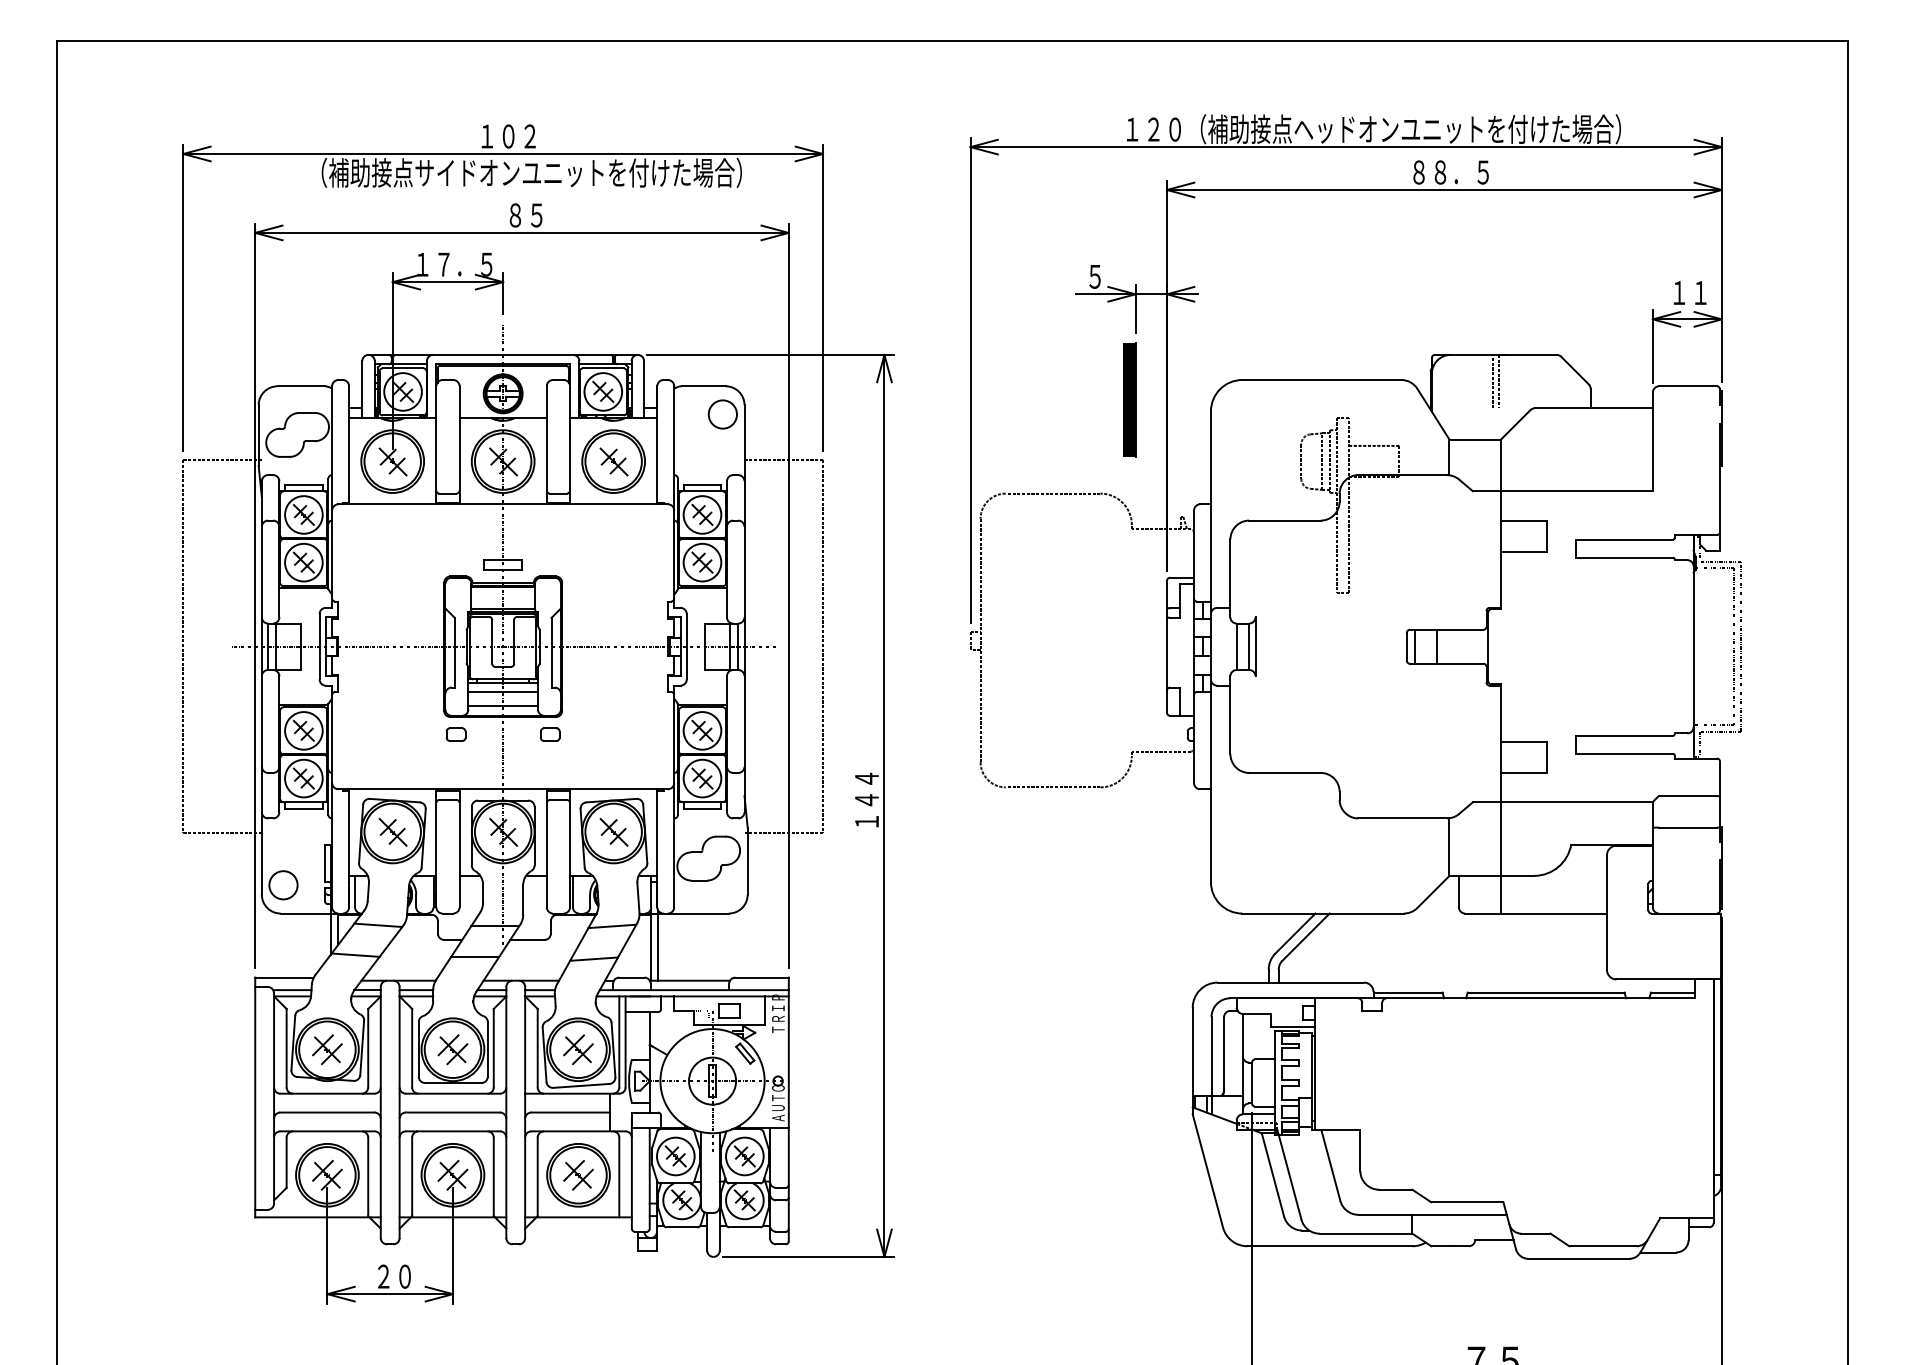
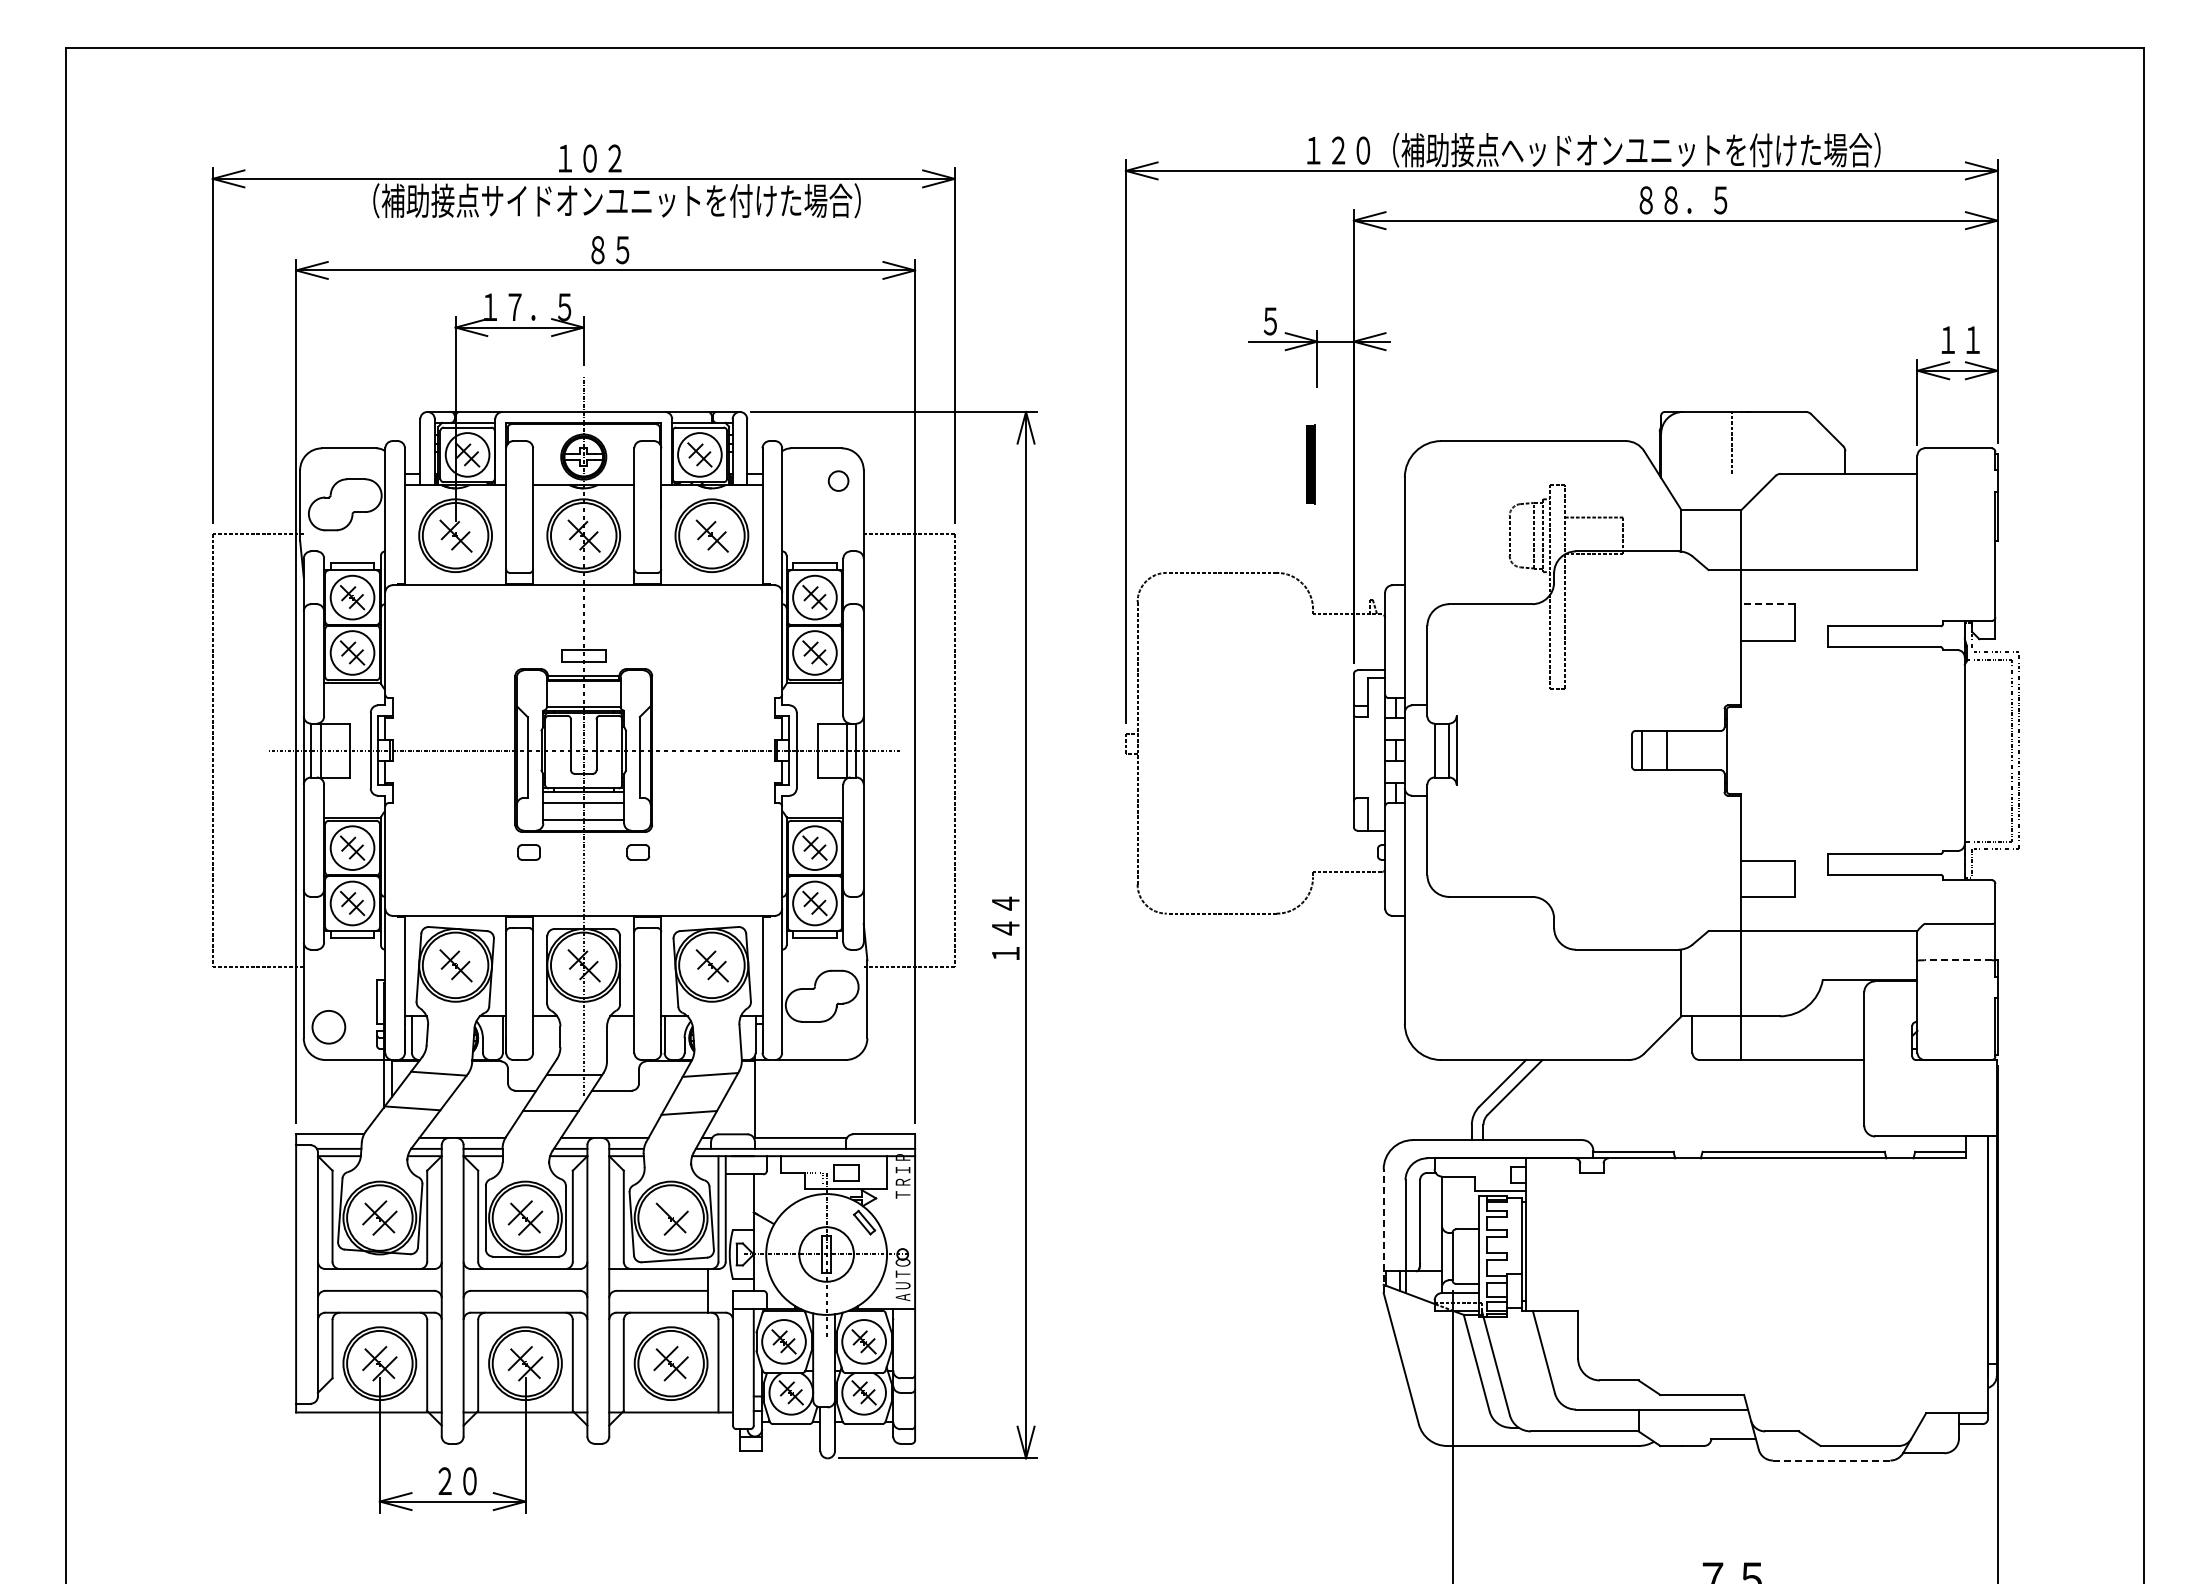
line: (1499, 381) -> (1739, 442), removed
part: (1129, 400) -> (1310, 464), size x0.6
circle: (722, 413) -> (838, 480), size x0.6
line: (1524, 520) -> (1768, 604), solid -> dashed
line: (1687, 827) -> (1957, 960), solid -> dashed
line: (658, 944) -> (763, 1096), removed
line: (573, 1044) -> (665, 1212), removed
line: (1192, 1061) -> (1383, 1231), solid -> dashed
line: (1578, 1258) -> (1831, 1460), solid -> dashed

